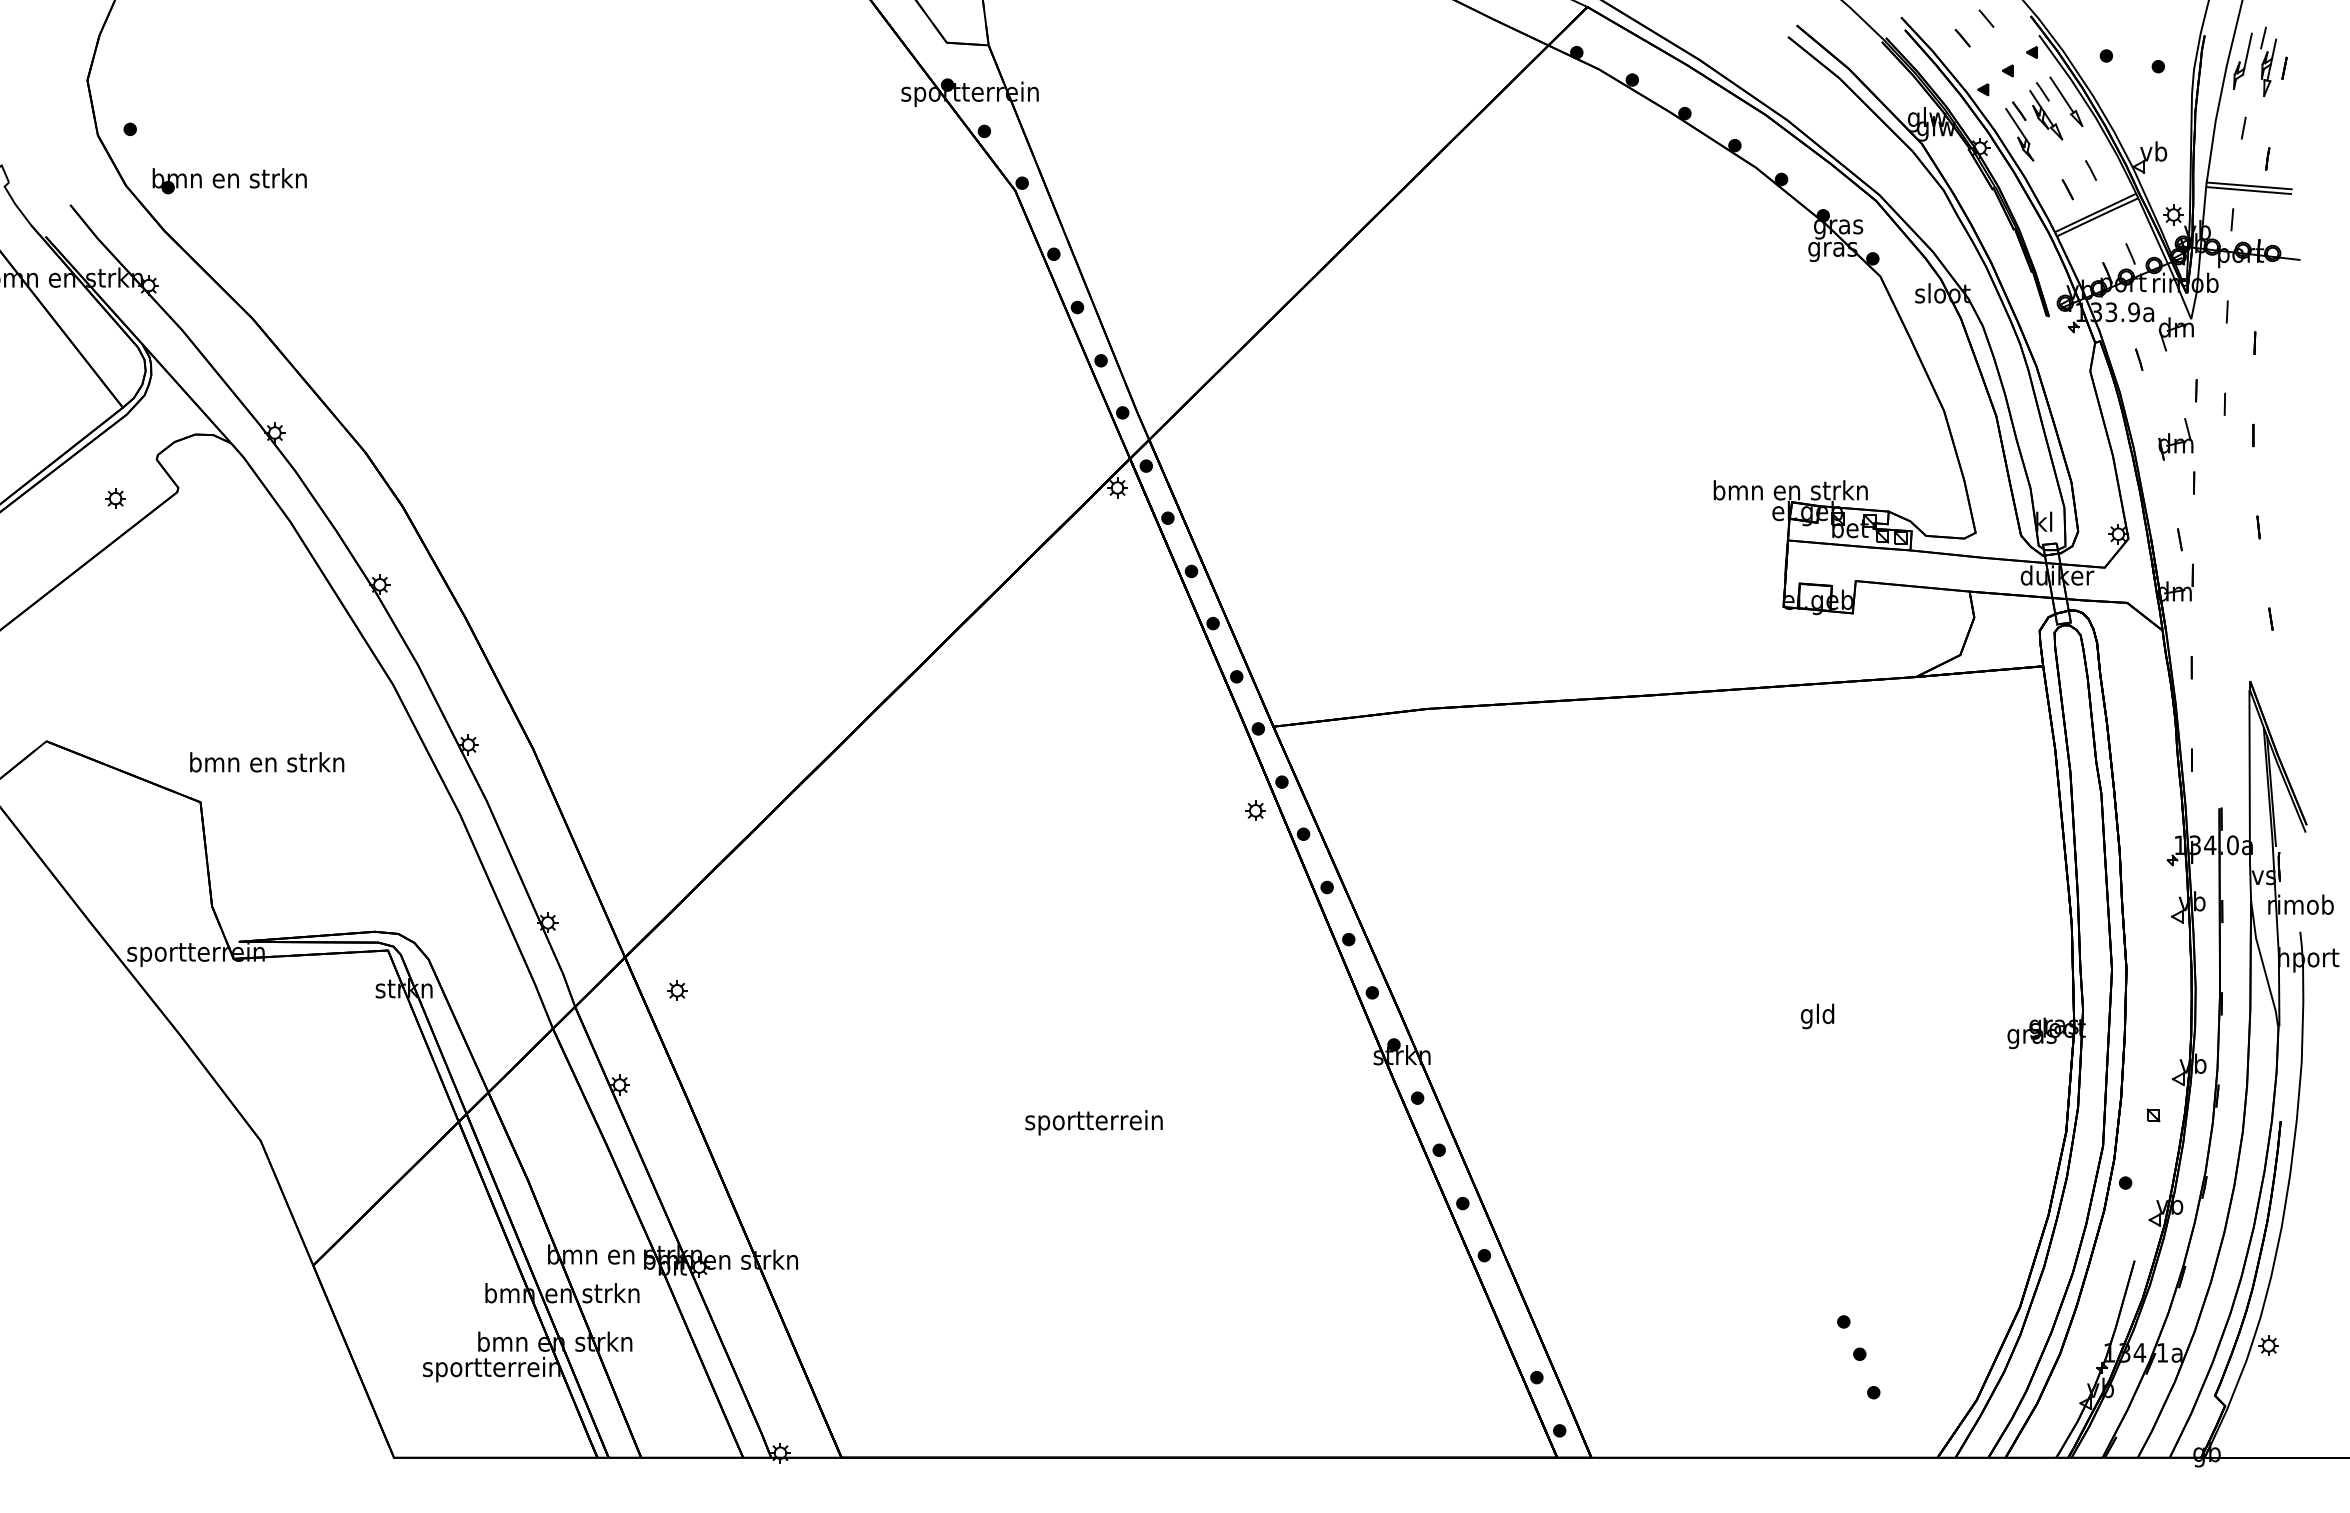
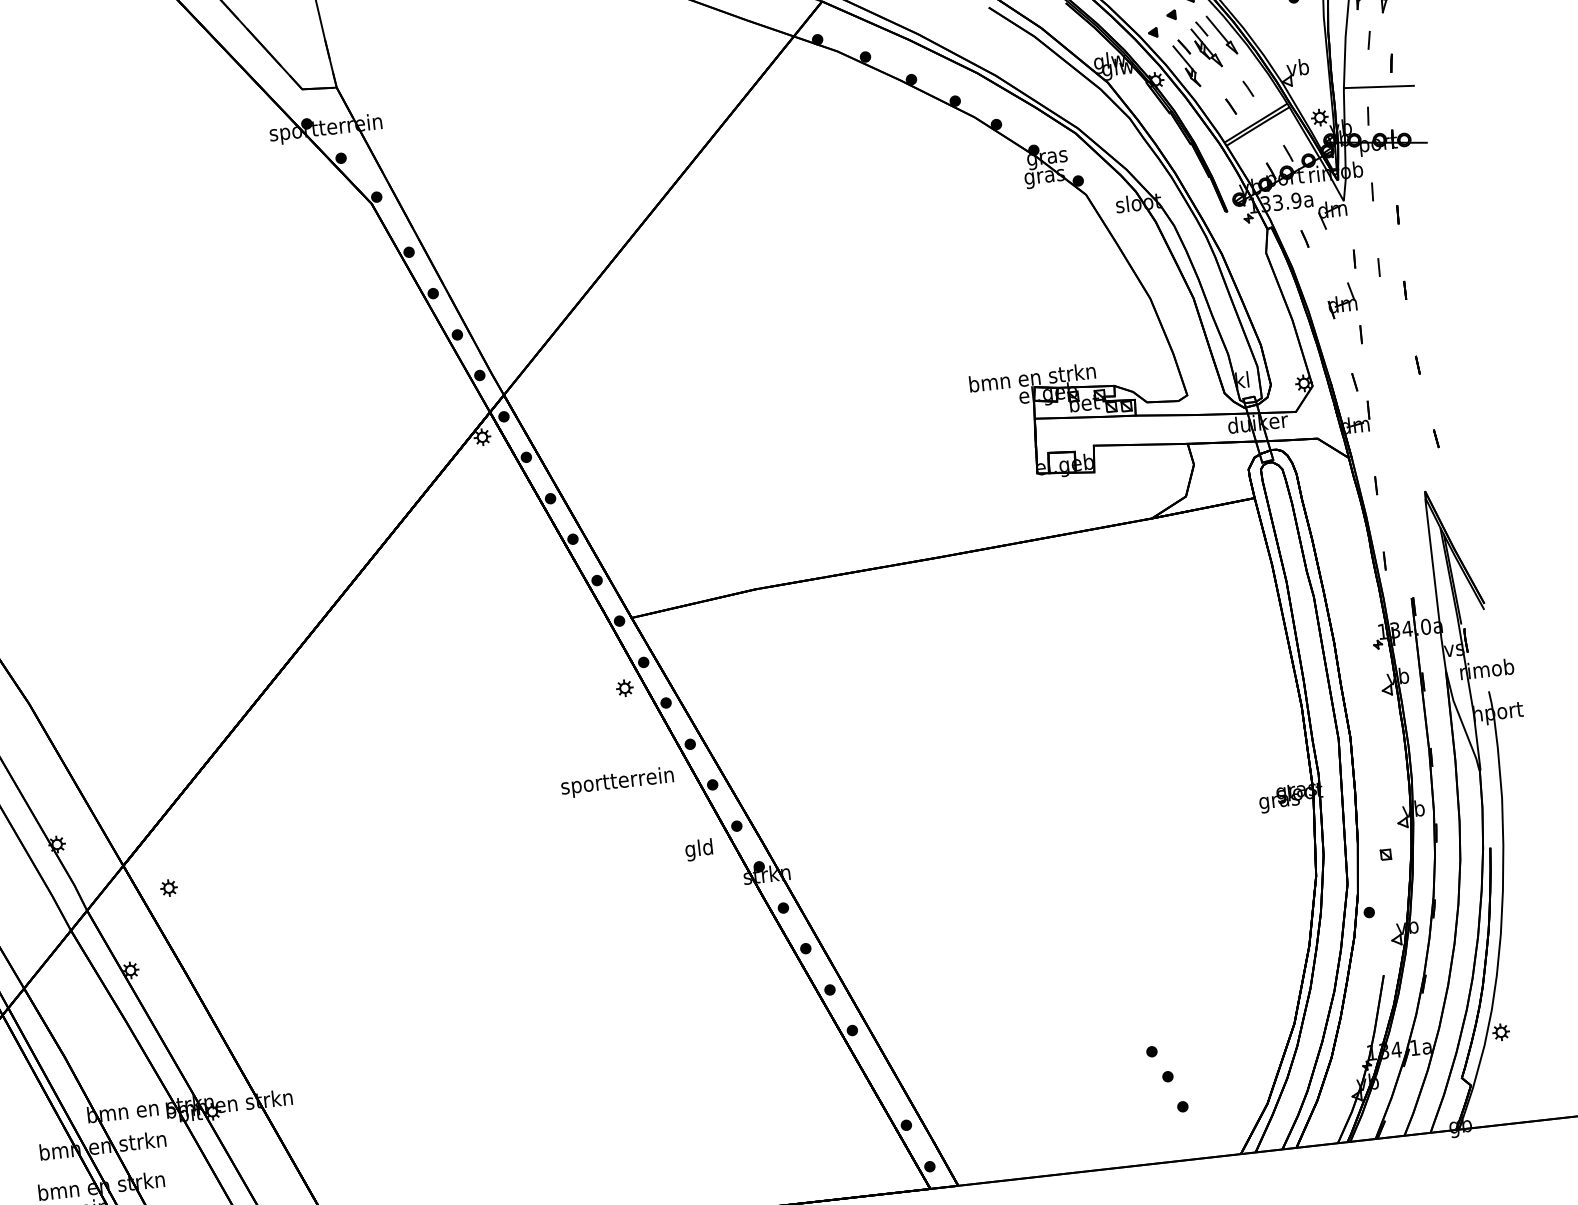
line: (2248, 190) -> (1378, 90), removed
text: (1817, 1016) -> (699, 850), moved
text: (1093, 1122) -> (617, 782), moved

